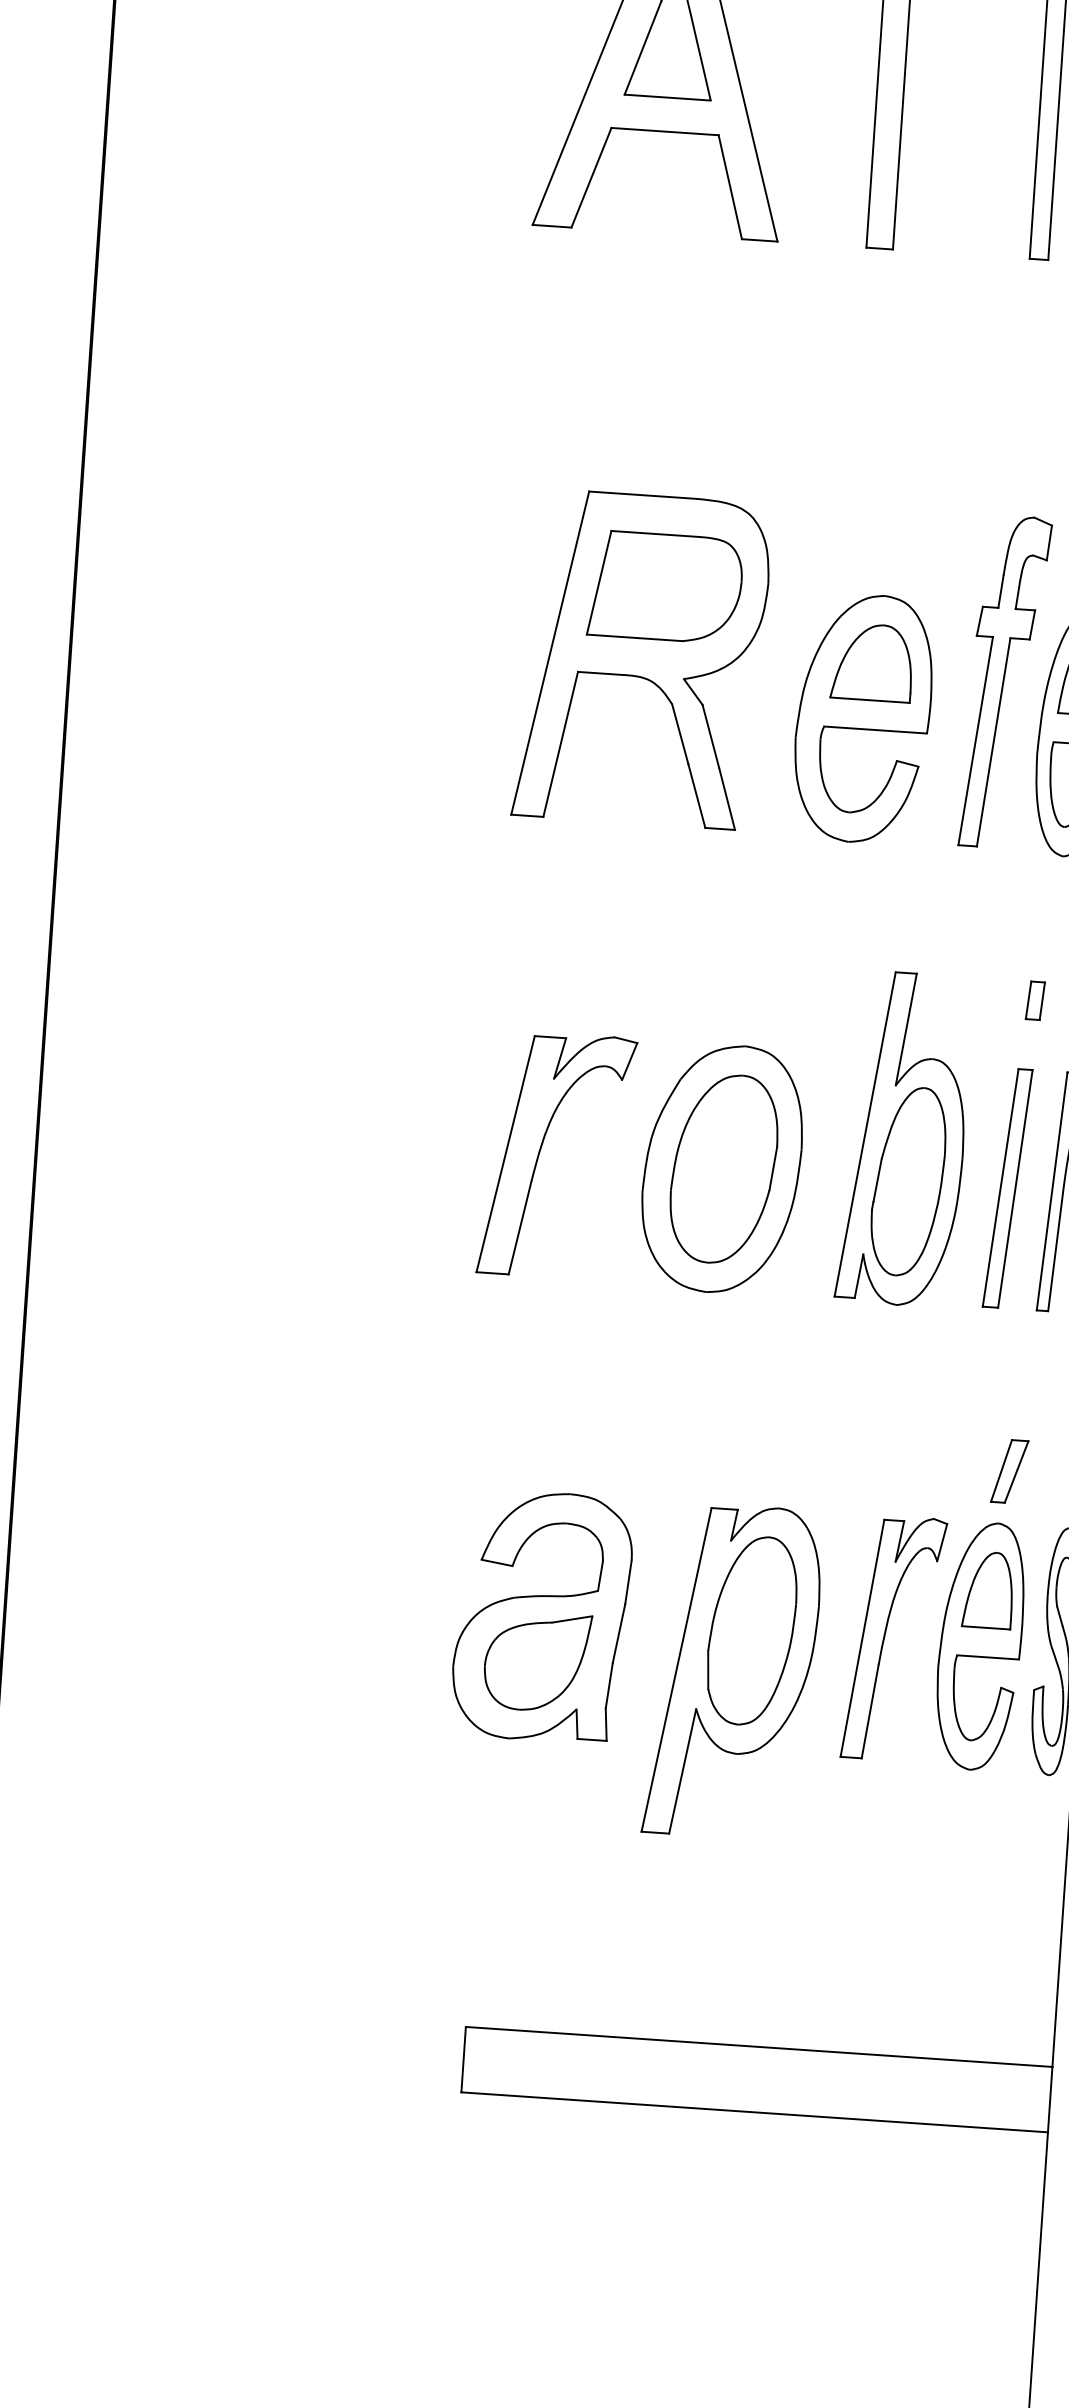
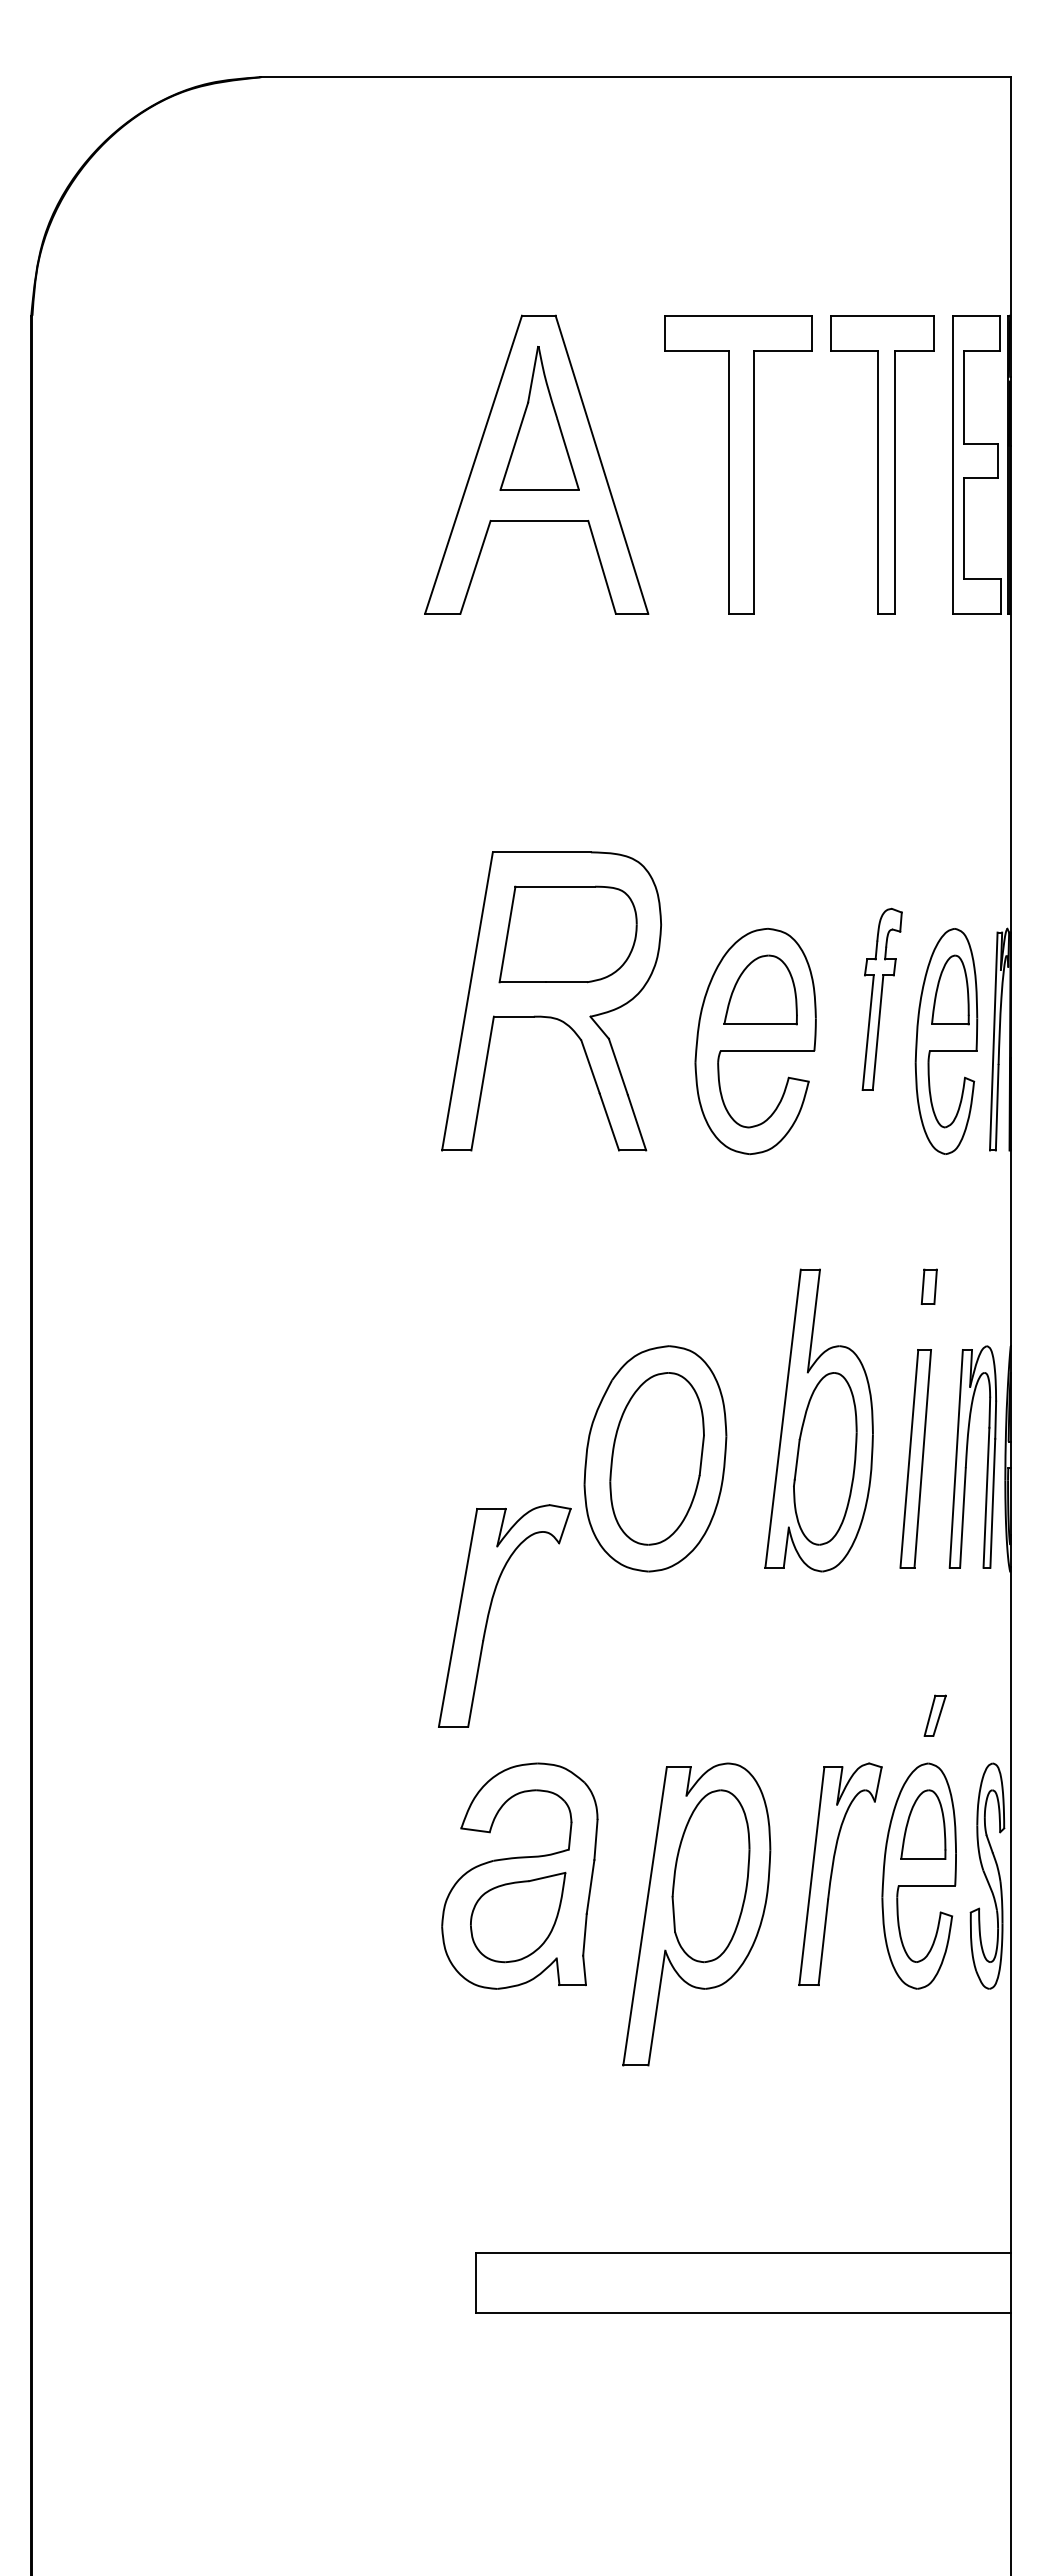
part: (1004, 682) -> (881, 999), size x0.6
part: (541, 1149) -> (490, 1611), moved
part: (1010, 1471) -> (935, 1715), size x0.7

